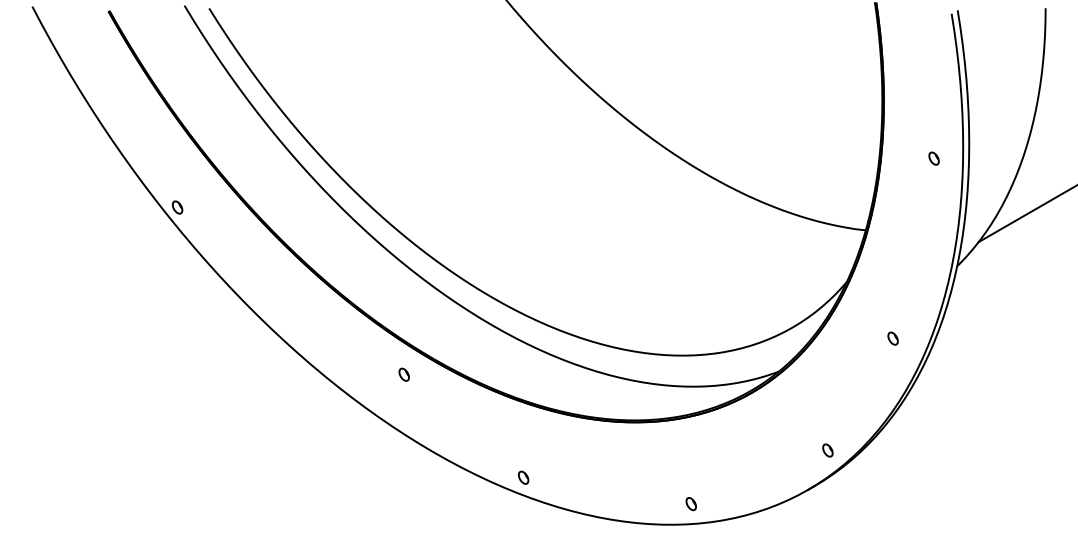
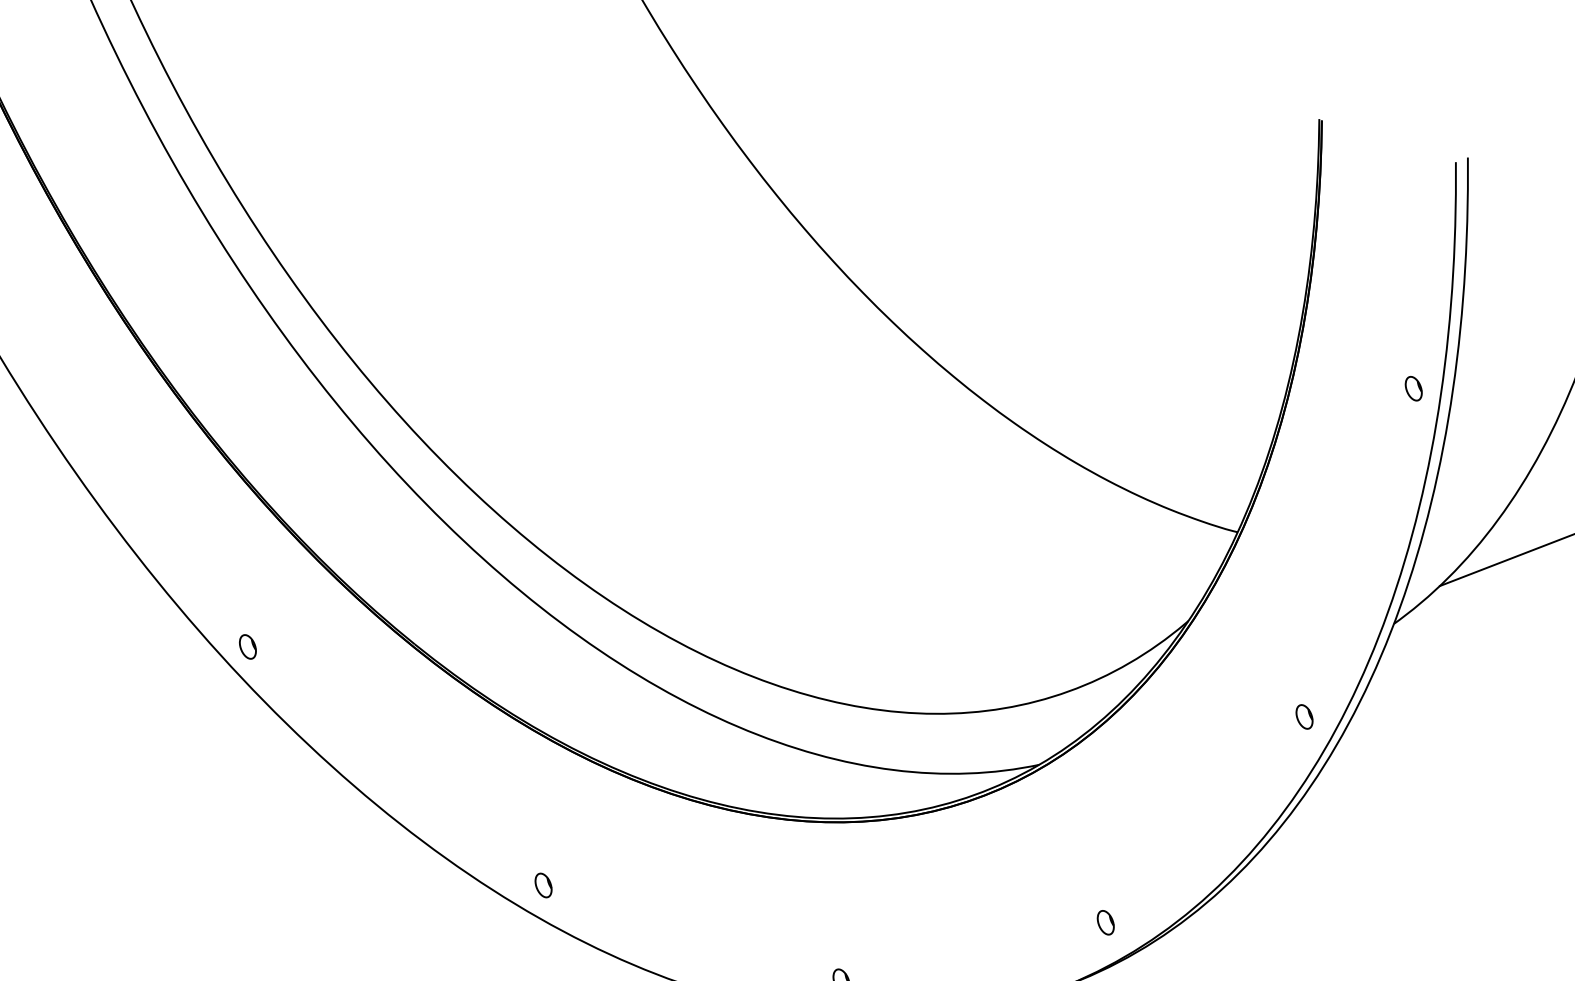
part: (933, 158) -> (1412, 388), moved
part: (892, 338) -> (1303, 716), moved
part: (403, 374) -> (246, 646), moved

